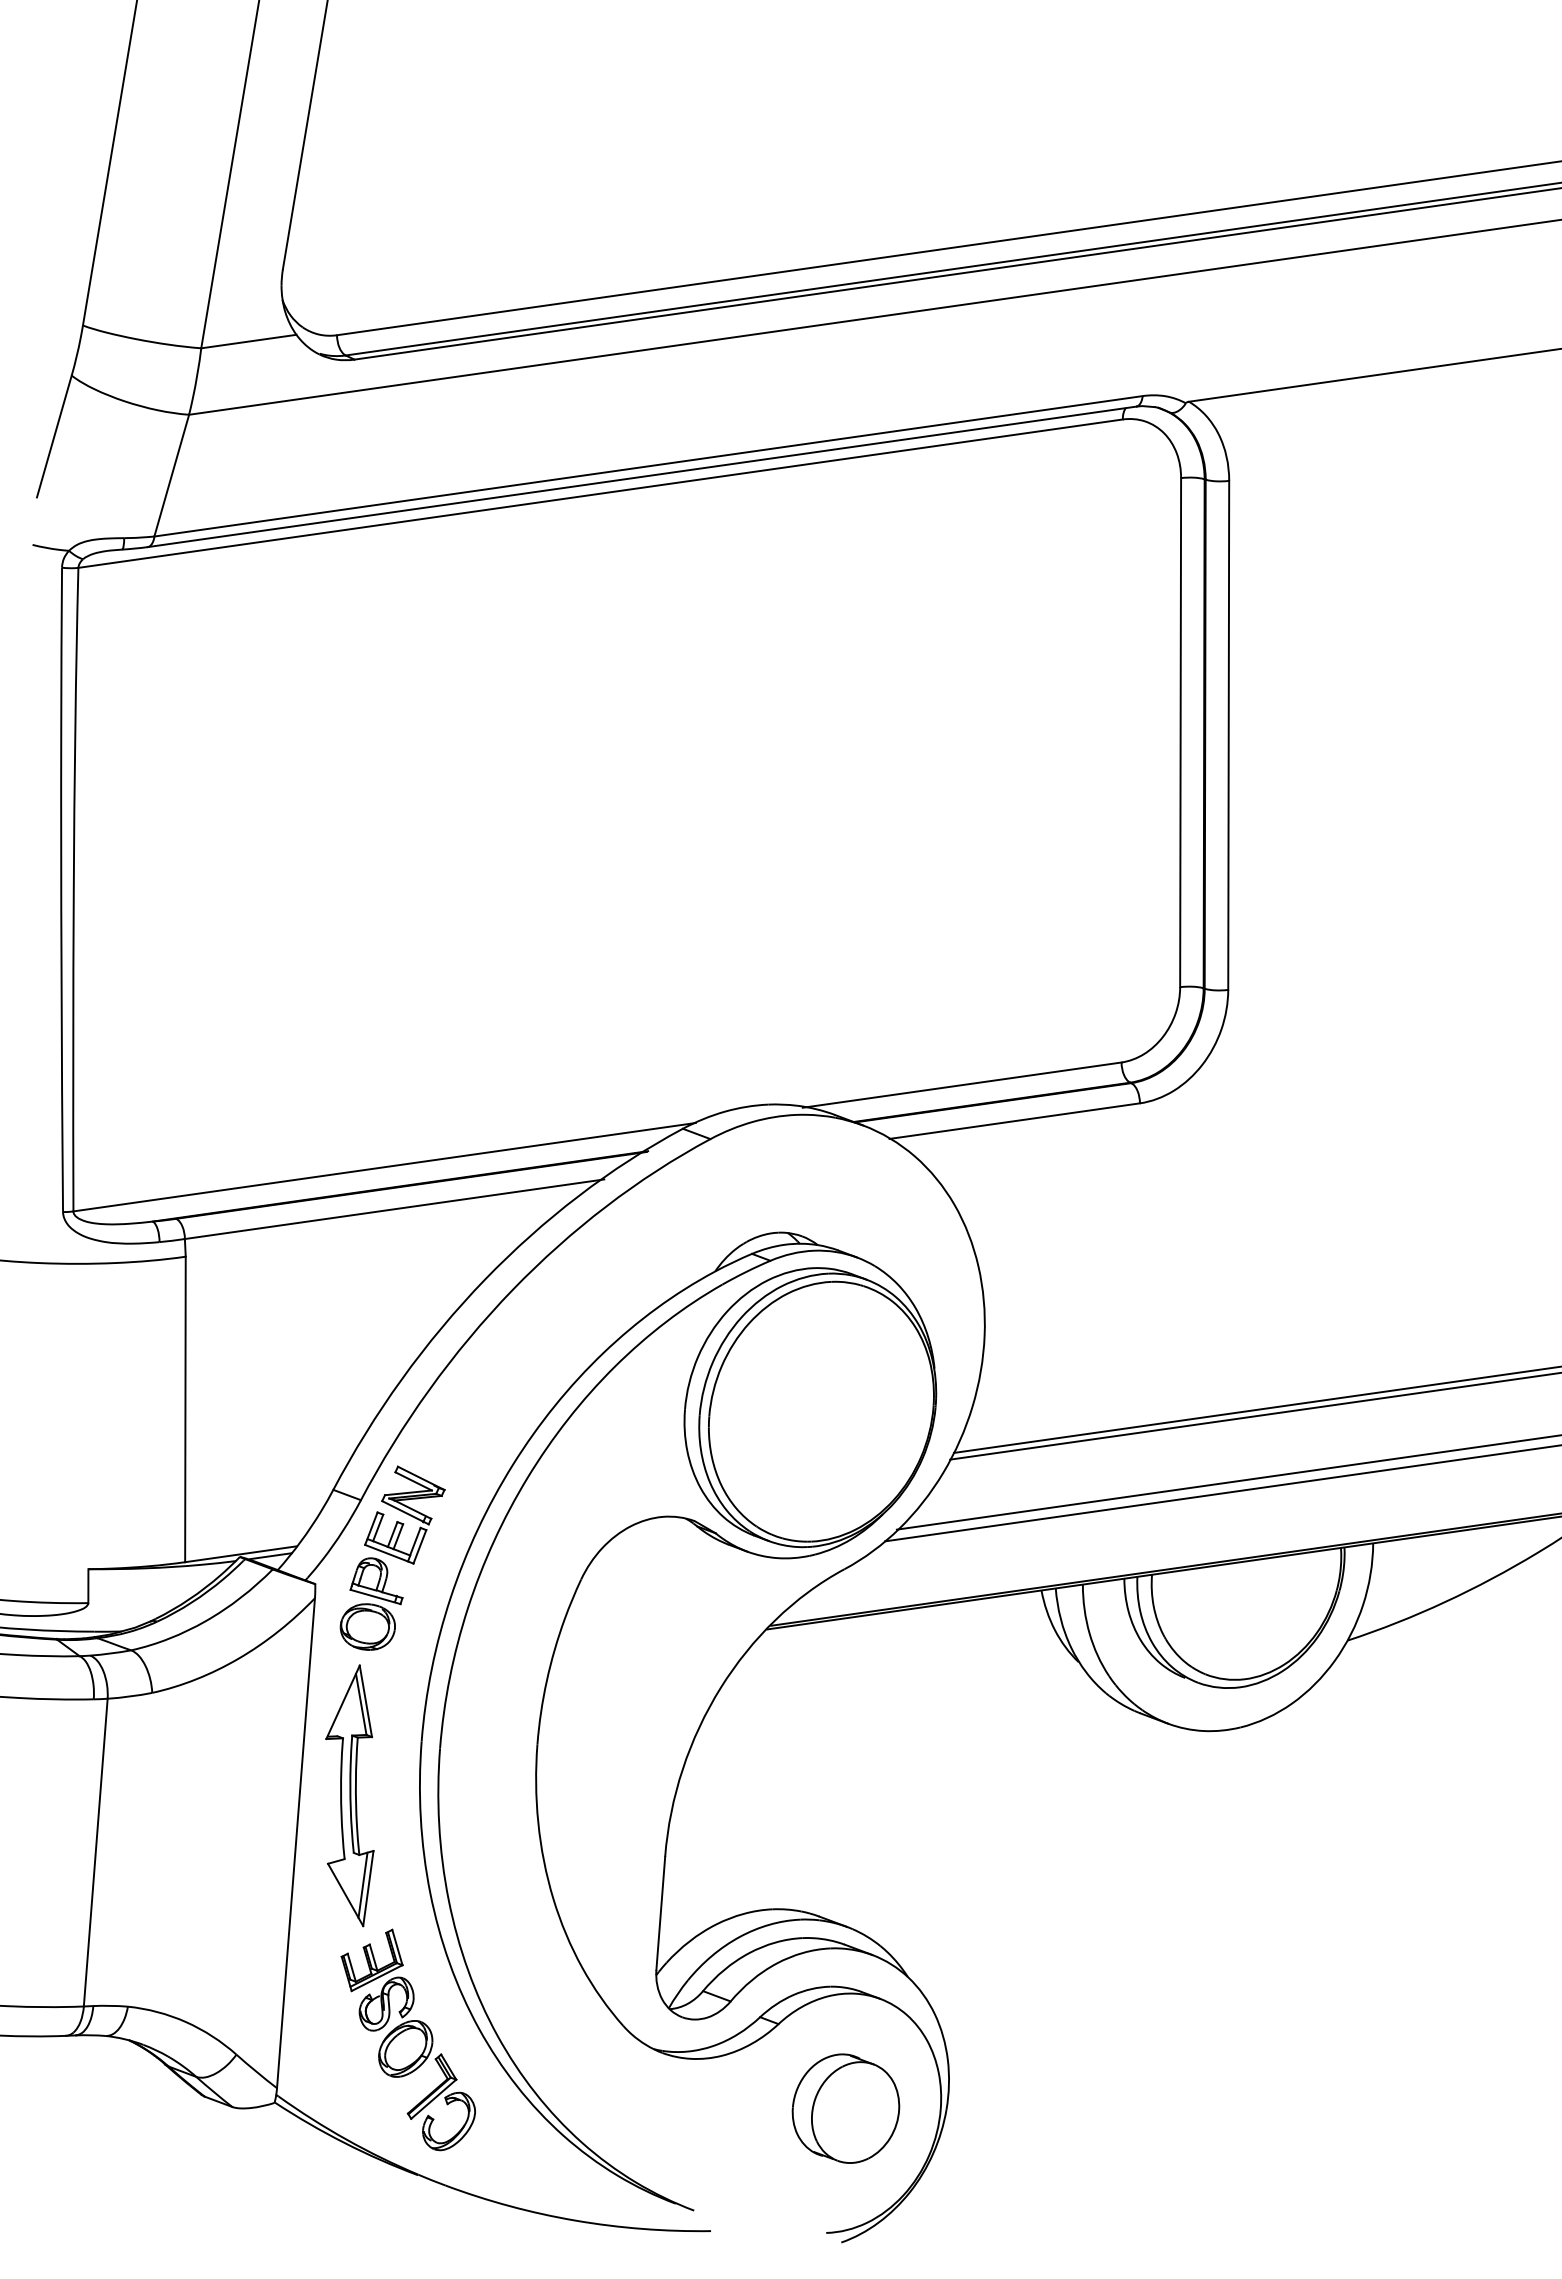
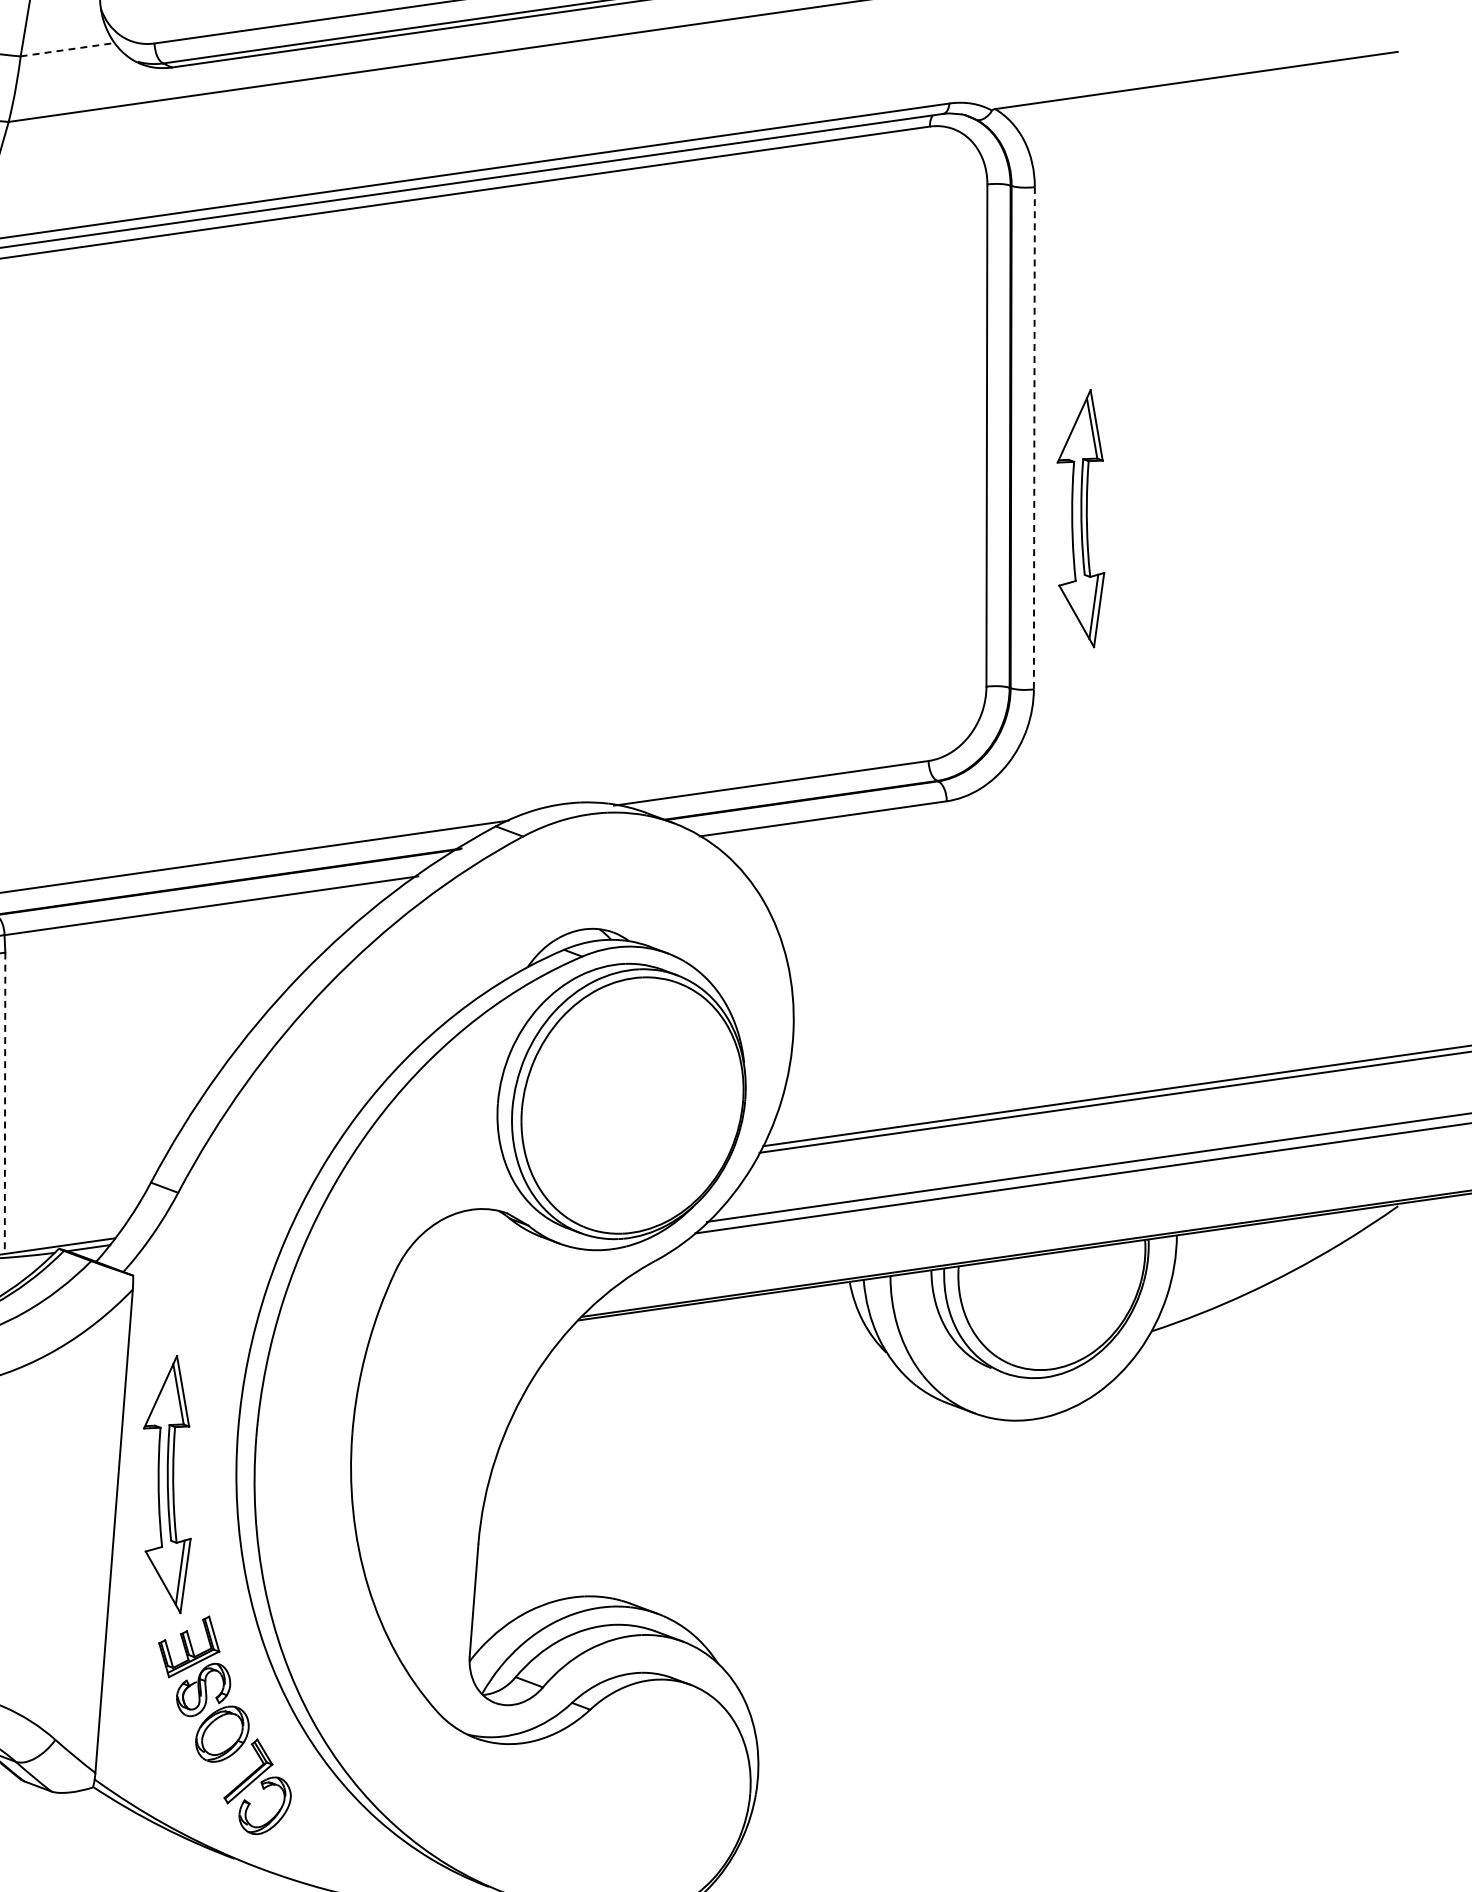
line: (249, 341) -> (68, 49), solid -> dashed
line: (1228, 735) -> (1034, 438), solid -> dashed
part: (1275, 816) -> (1080, 518), added
line: (185, 1409) -> (5, 1103), solid -> dashed
part: (392, 1557) -> (209, 1249), removed
part: (845, 2108) -> (656, 1792), removed

